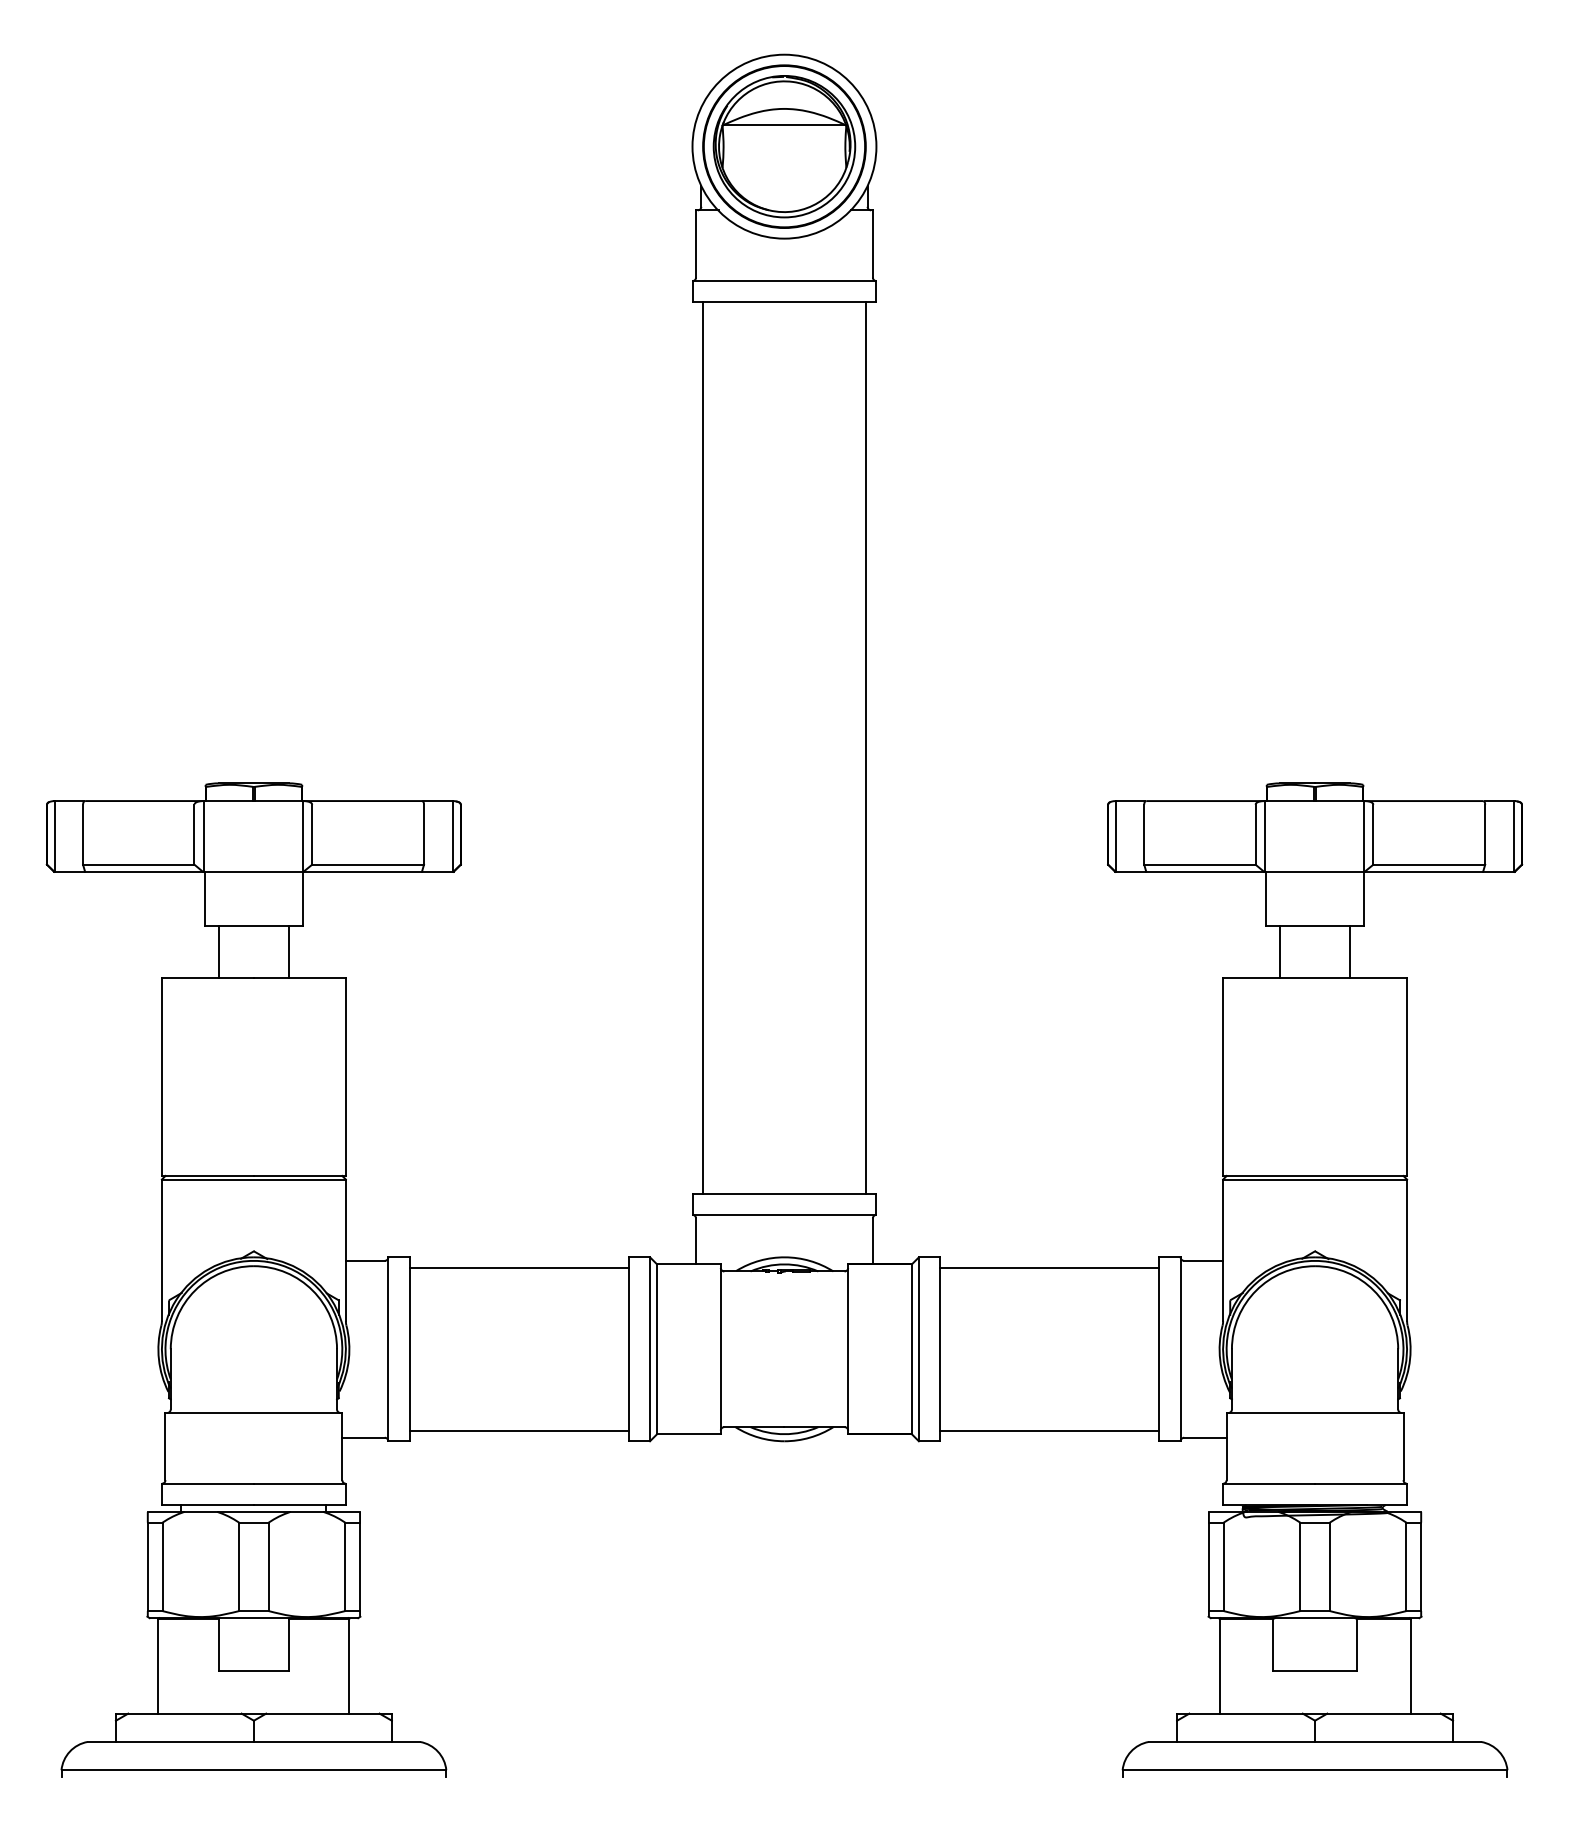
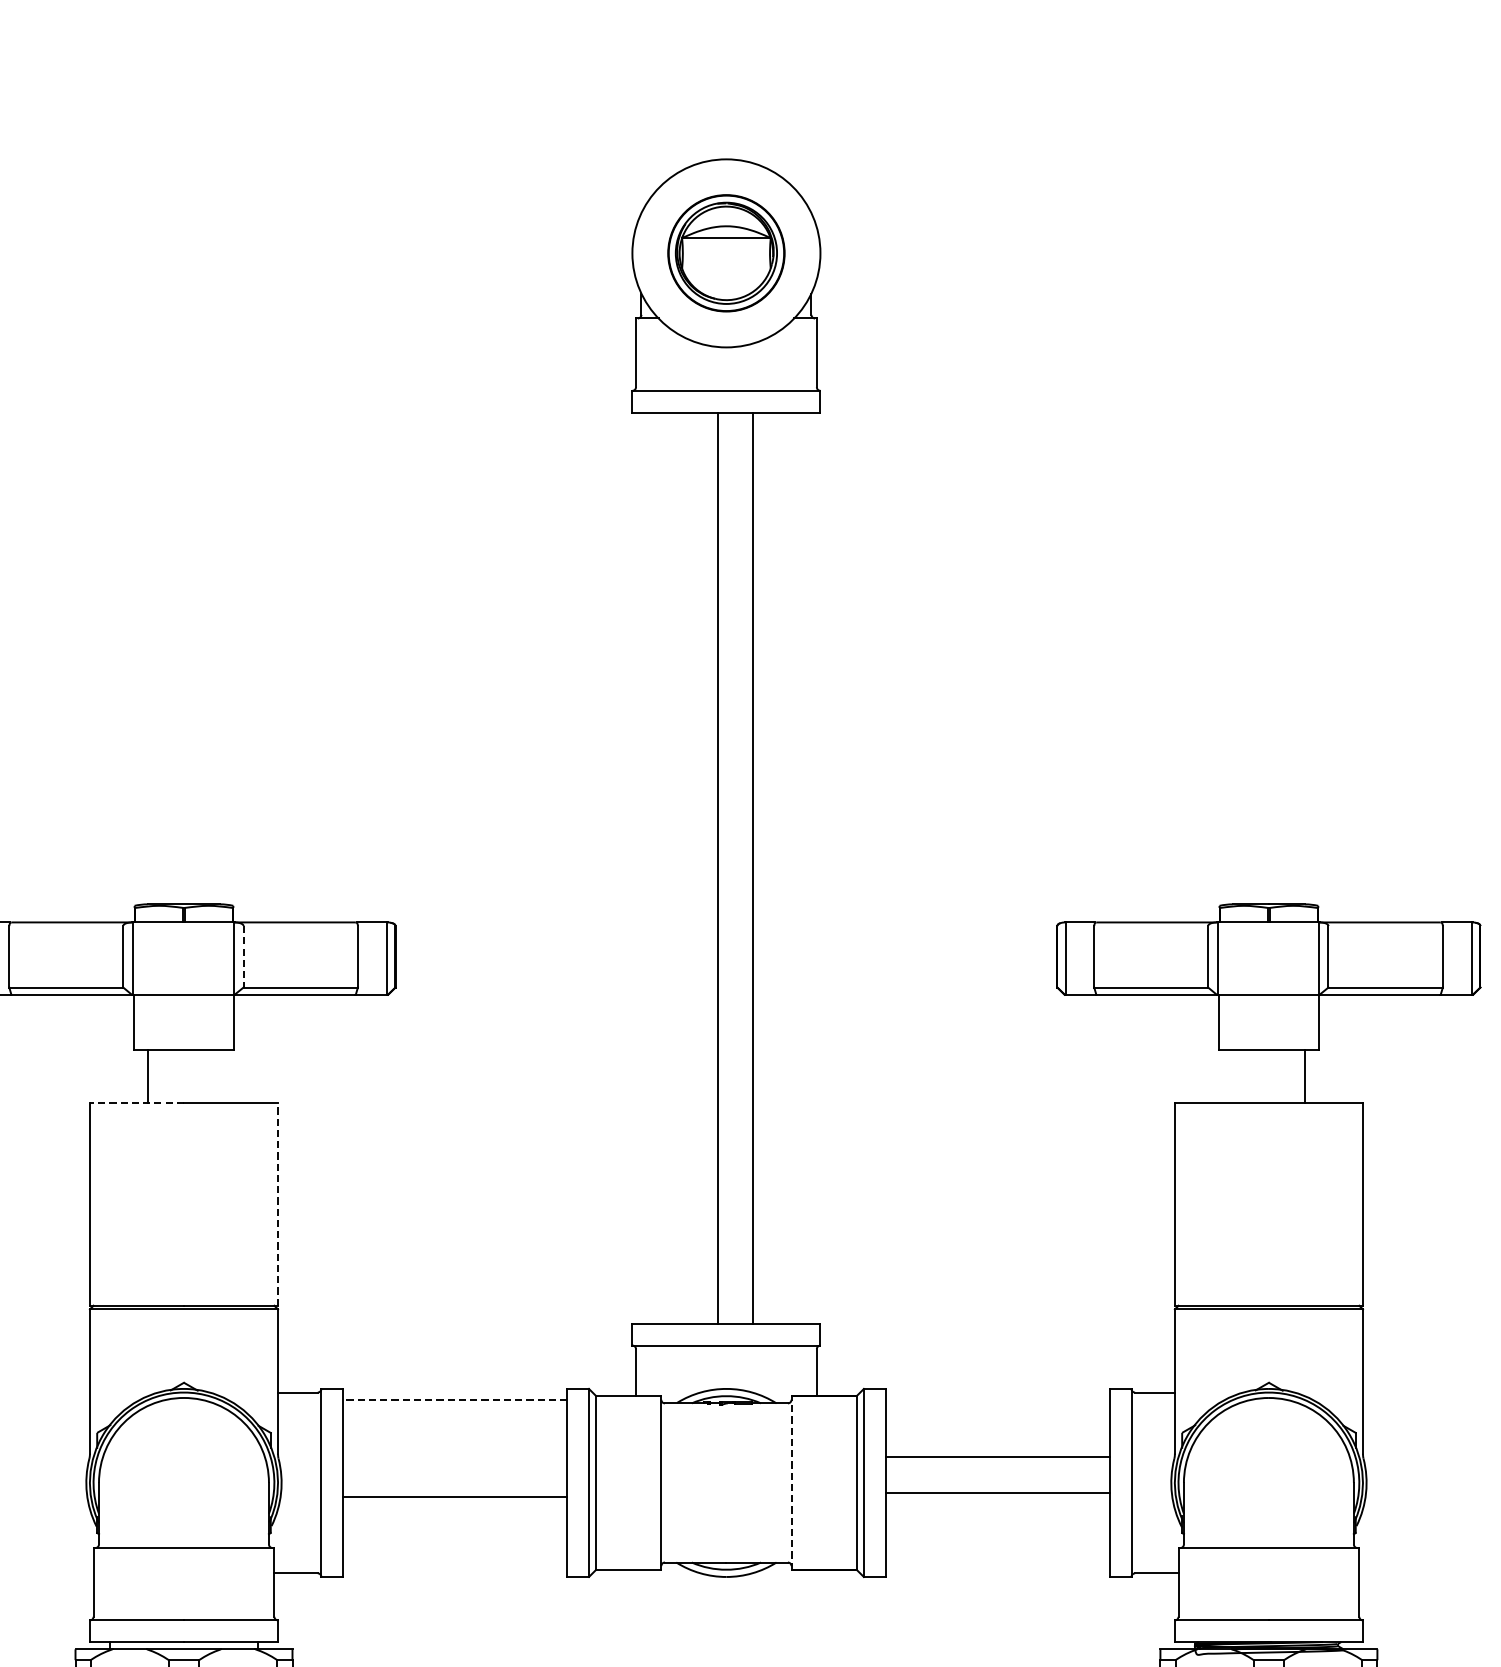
part: (784, 146) -> (726, 253), size x0.7
line: (703, 747) -> (718, 867), moved
line: (865, 747) -> (753, 867), moved
line: (312, 835) -> (243, 957), solid -> dashed
line: (289, 951) -> (220, 1076), removed
line: (1279, 951) -> (1232, 1076), removed
line: (207, 977) -> (136, 1102), solid -> dashed
line: (345, 1076) -> (277, 1204), solid -> dashed
line: (519, 1267) -> (455, 1399), solid -> dashed
line: (1049, 1267) -> (997, 1456), moved
line: (848, 1349) -> (791, 1483), solid -> dashed
line: (518, 1430) -> (454, 1496), moved
line: (1049, 1430) -> (997, 1492), moved

